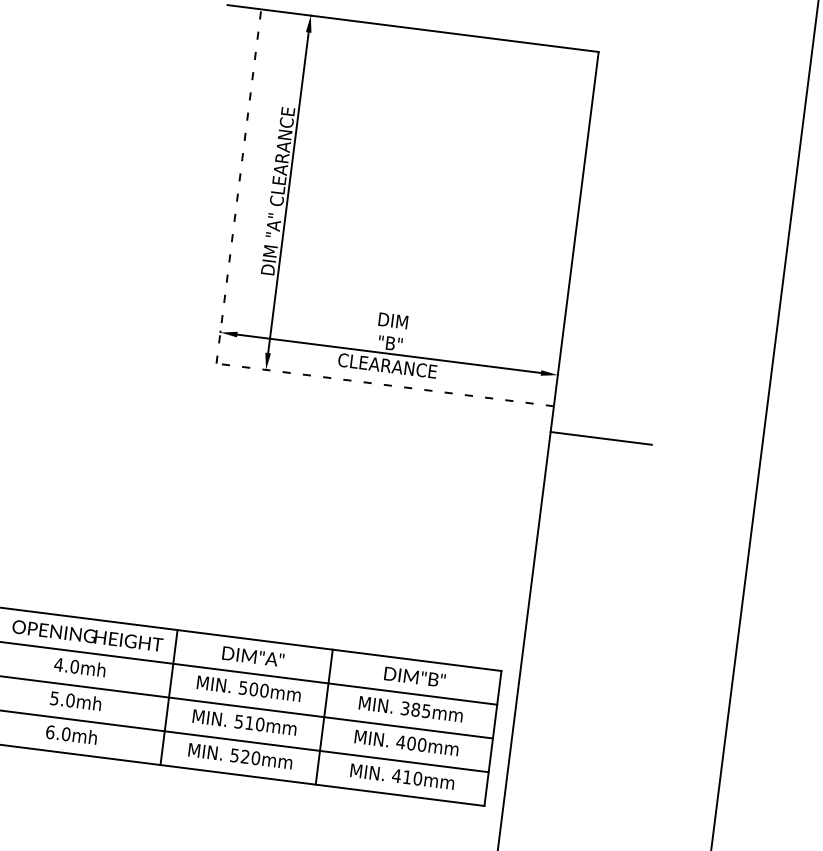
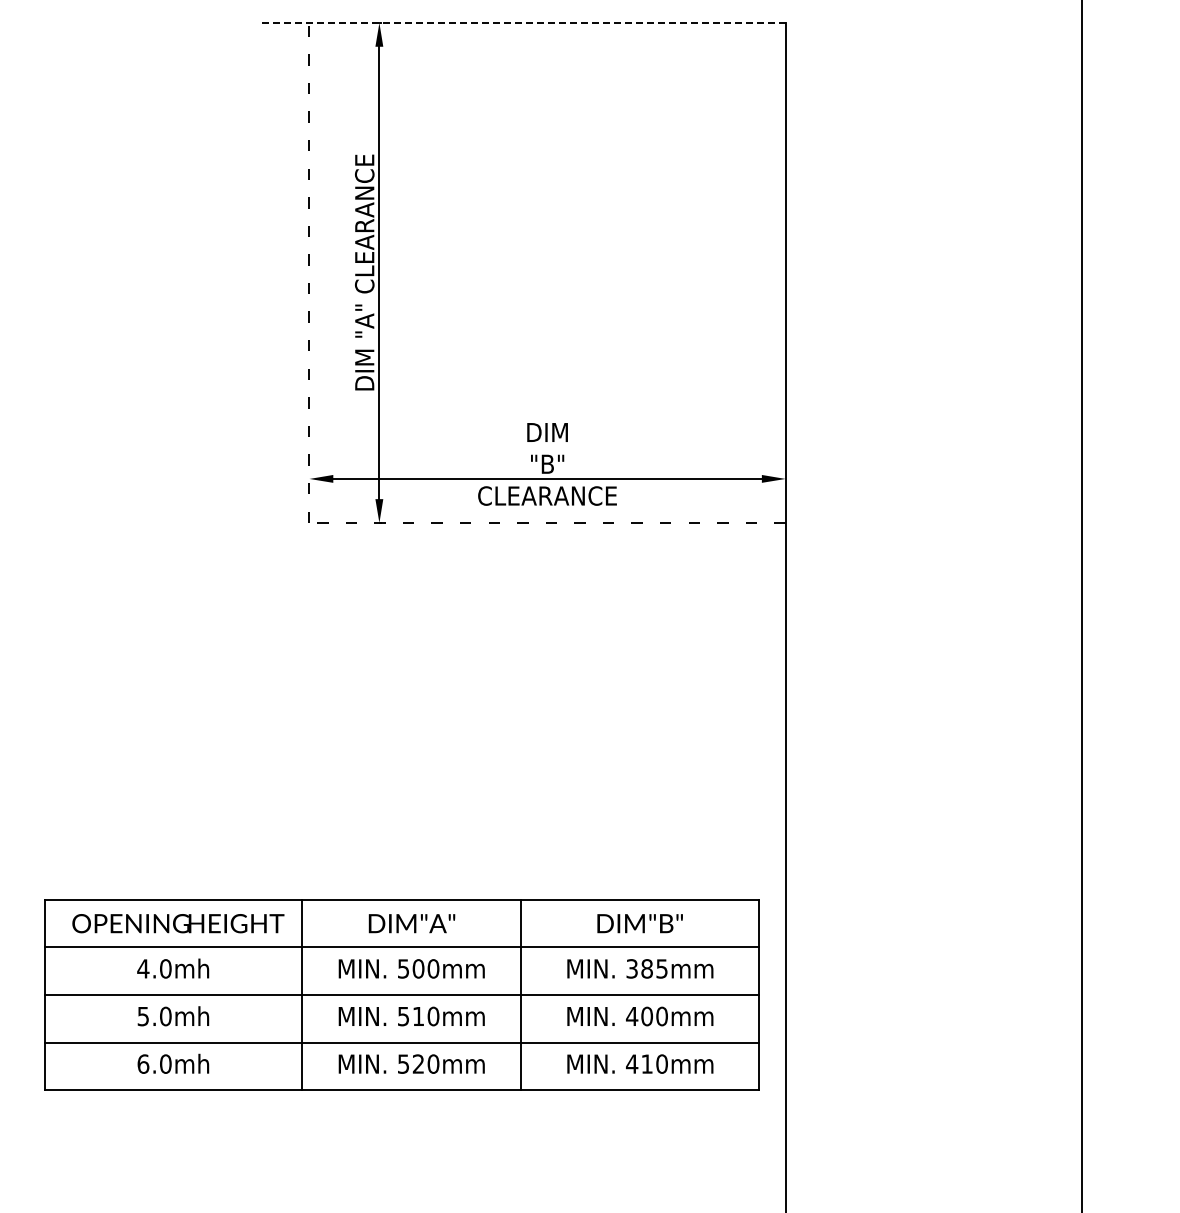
line: (412, 28) -> (523, 22), solid -> dashed
line: (600, 438) -> (856, 559), removed

